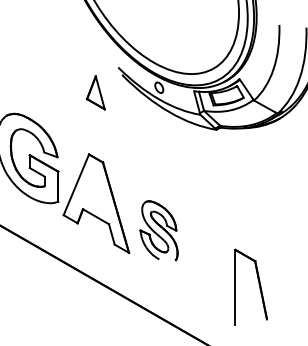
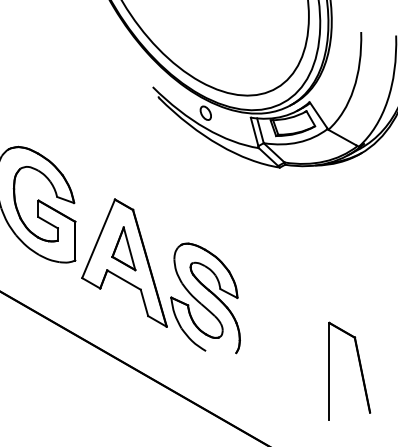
part: (95, 92) -> (123, 248), moved
part: (159, 230) -> (205, 298), size x1.43
part: (258, 284) -> (359, 367), moved

